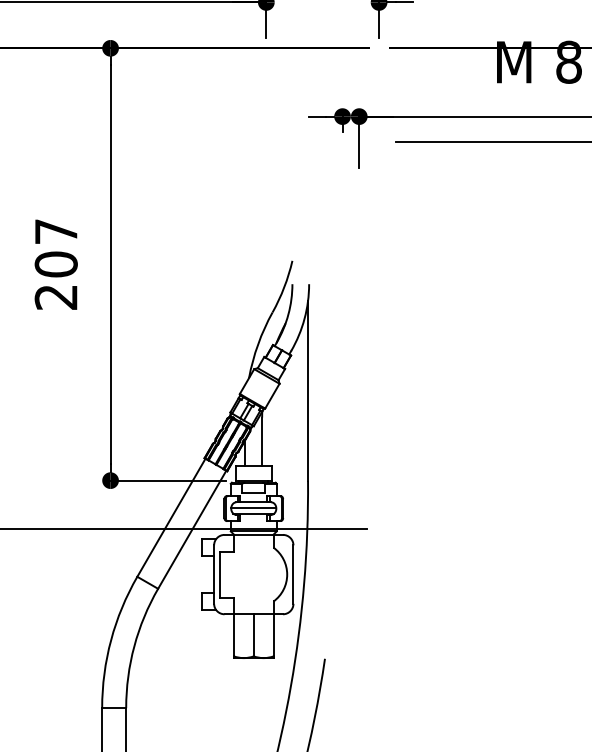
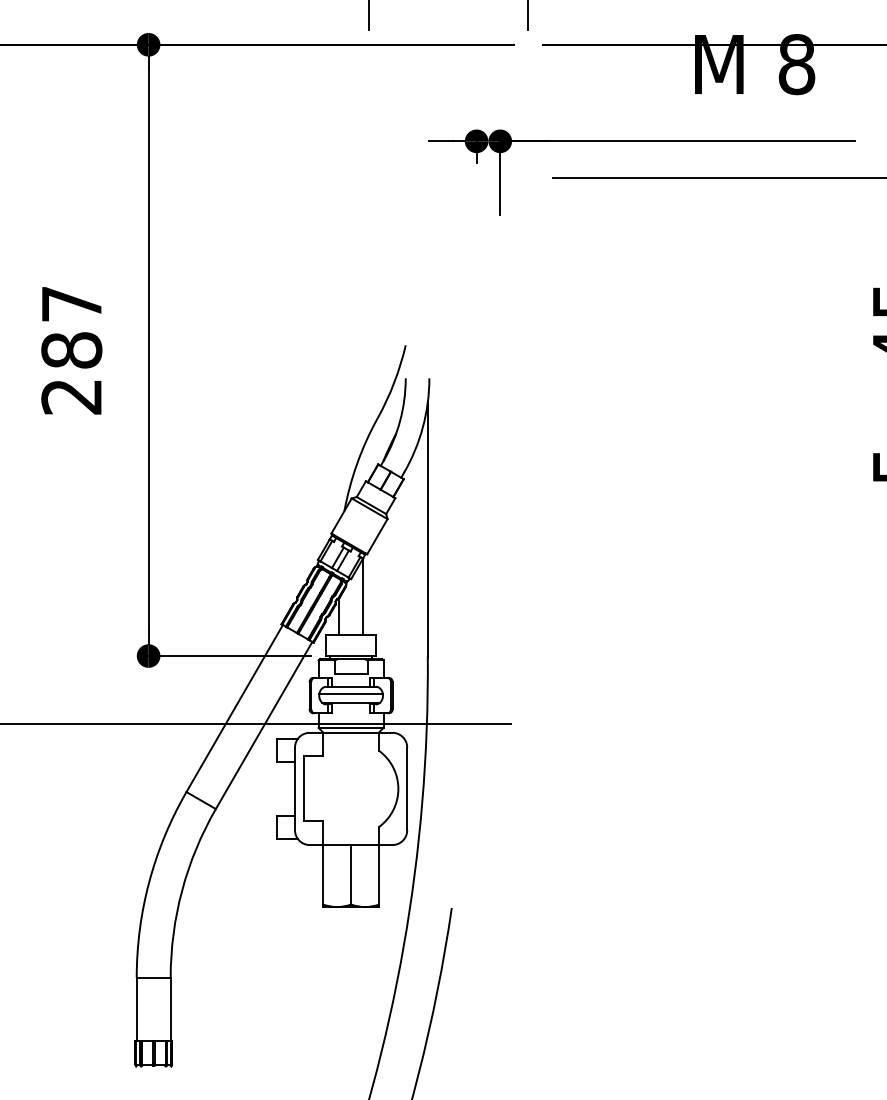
text: (56, 264) -> (71, 350), 207 -> 287

